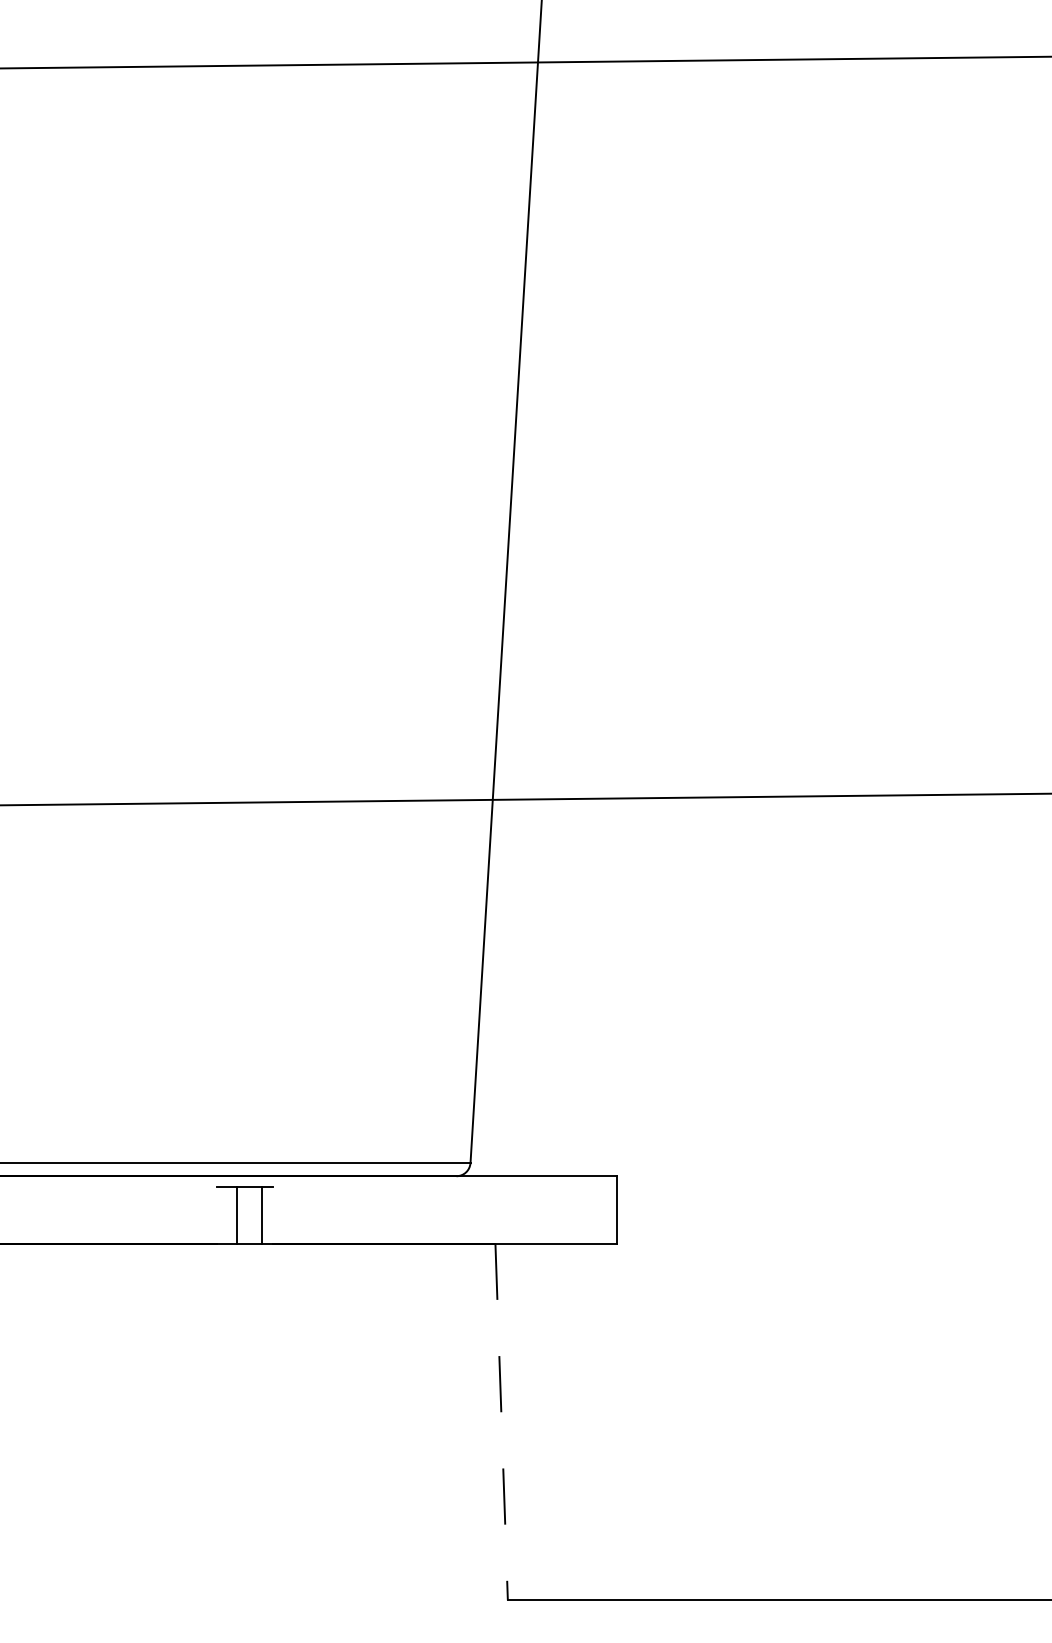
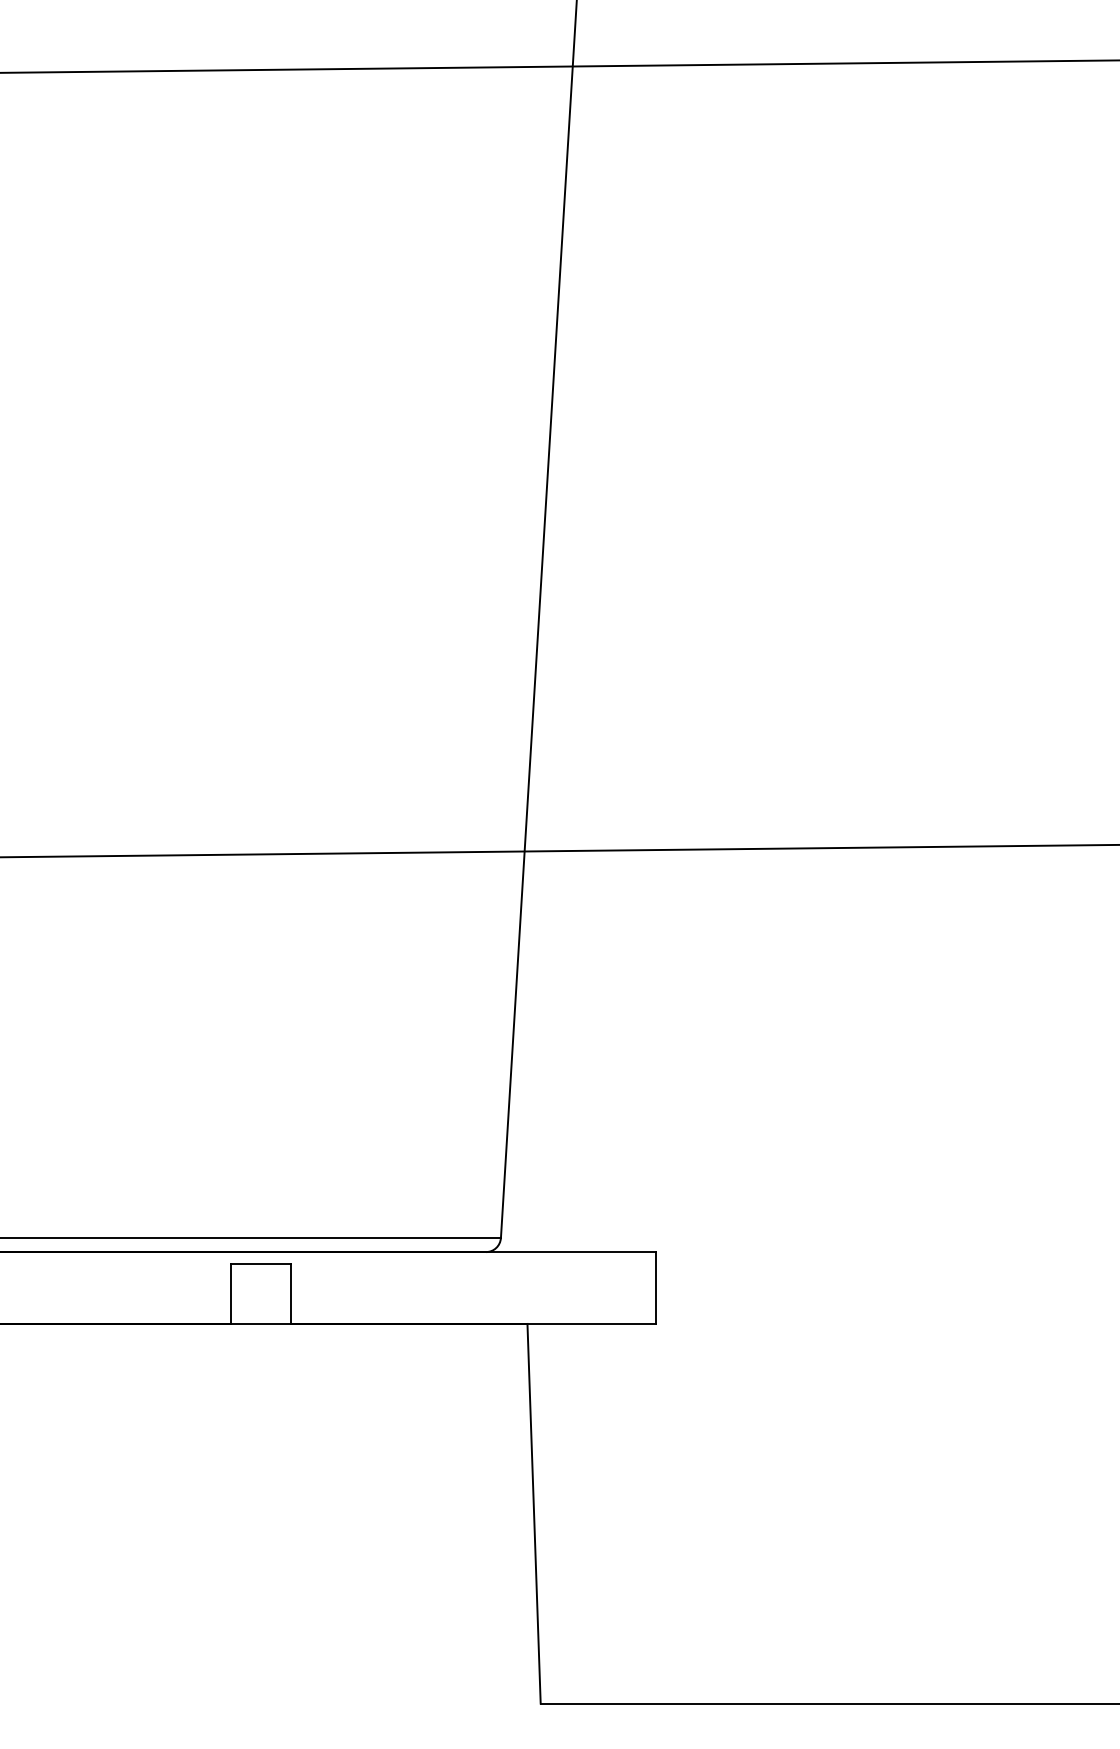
line: (237, 1215) -> (291, 1293), moved
line: (261, 1215) -> (230, 1293), moved
line: (501, 1422) -> (533, 1514), dashed -> solid

